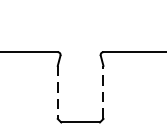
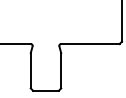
line: (57, 91) -> (30, 70), dashed -> solid
line: (103, 91) -> (61, 70), dashed -> solid

